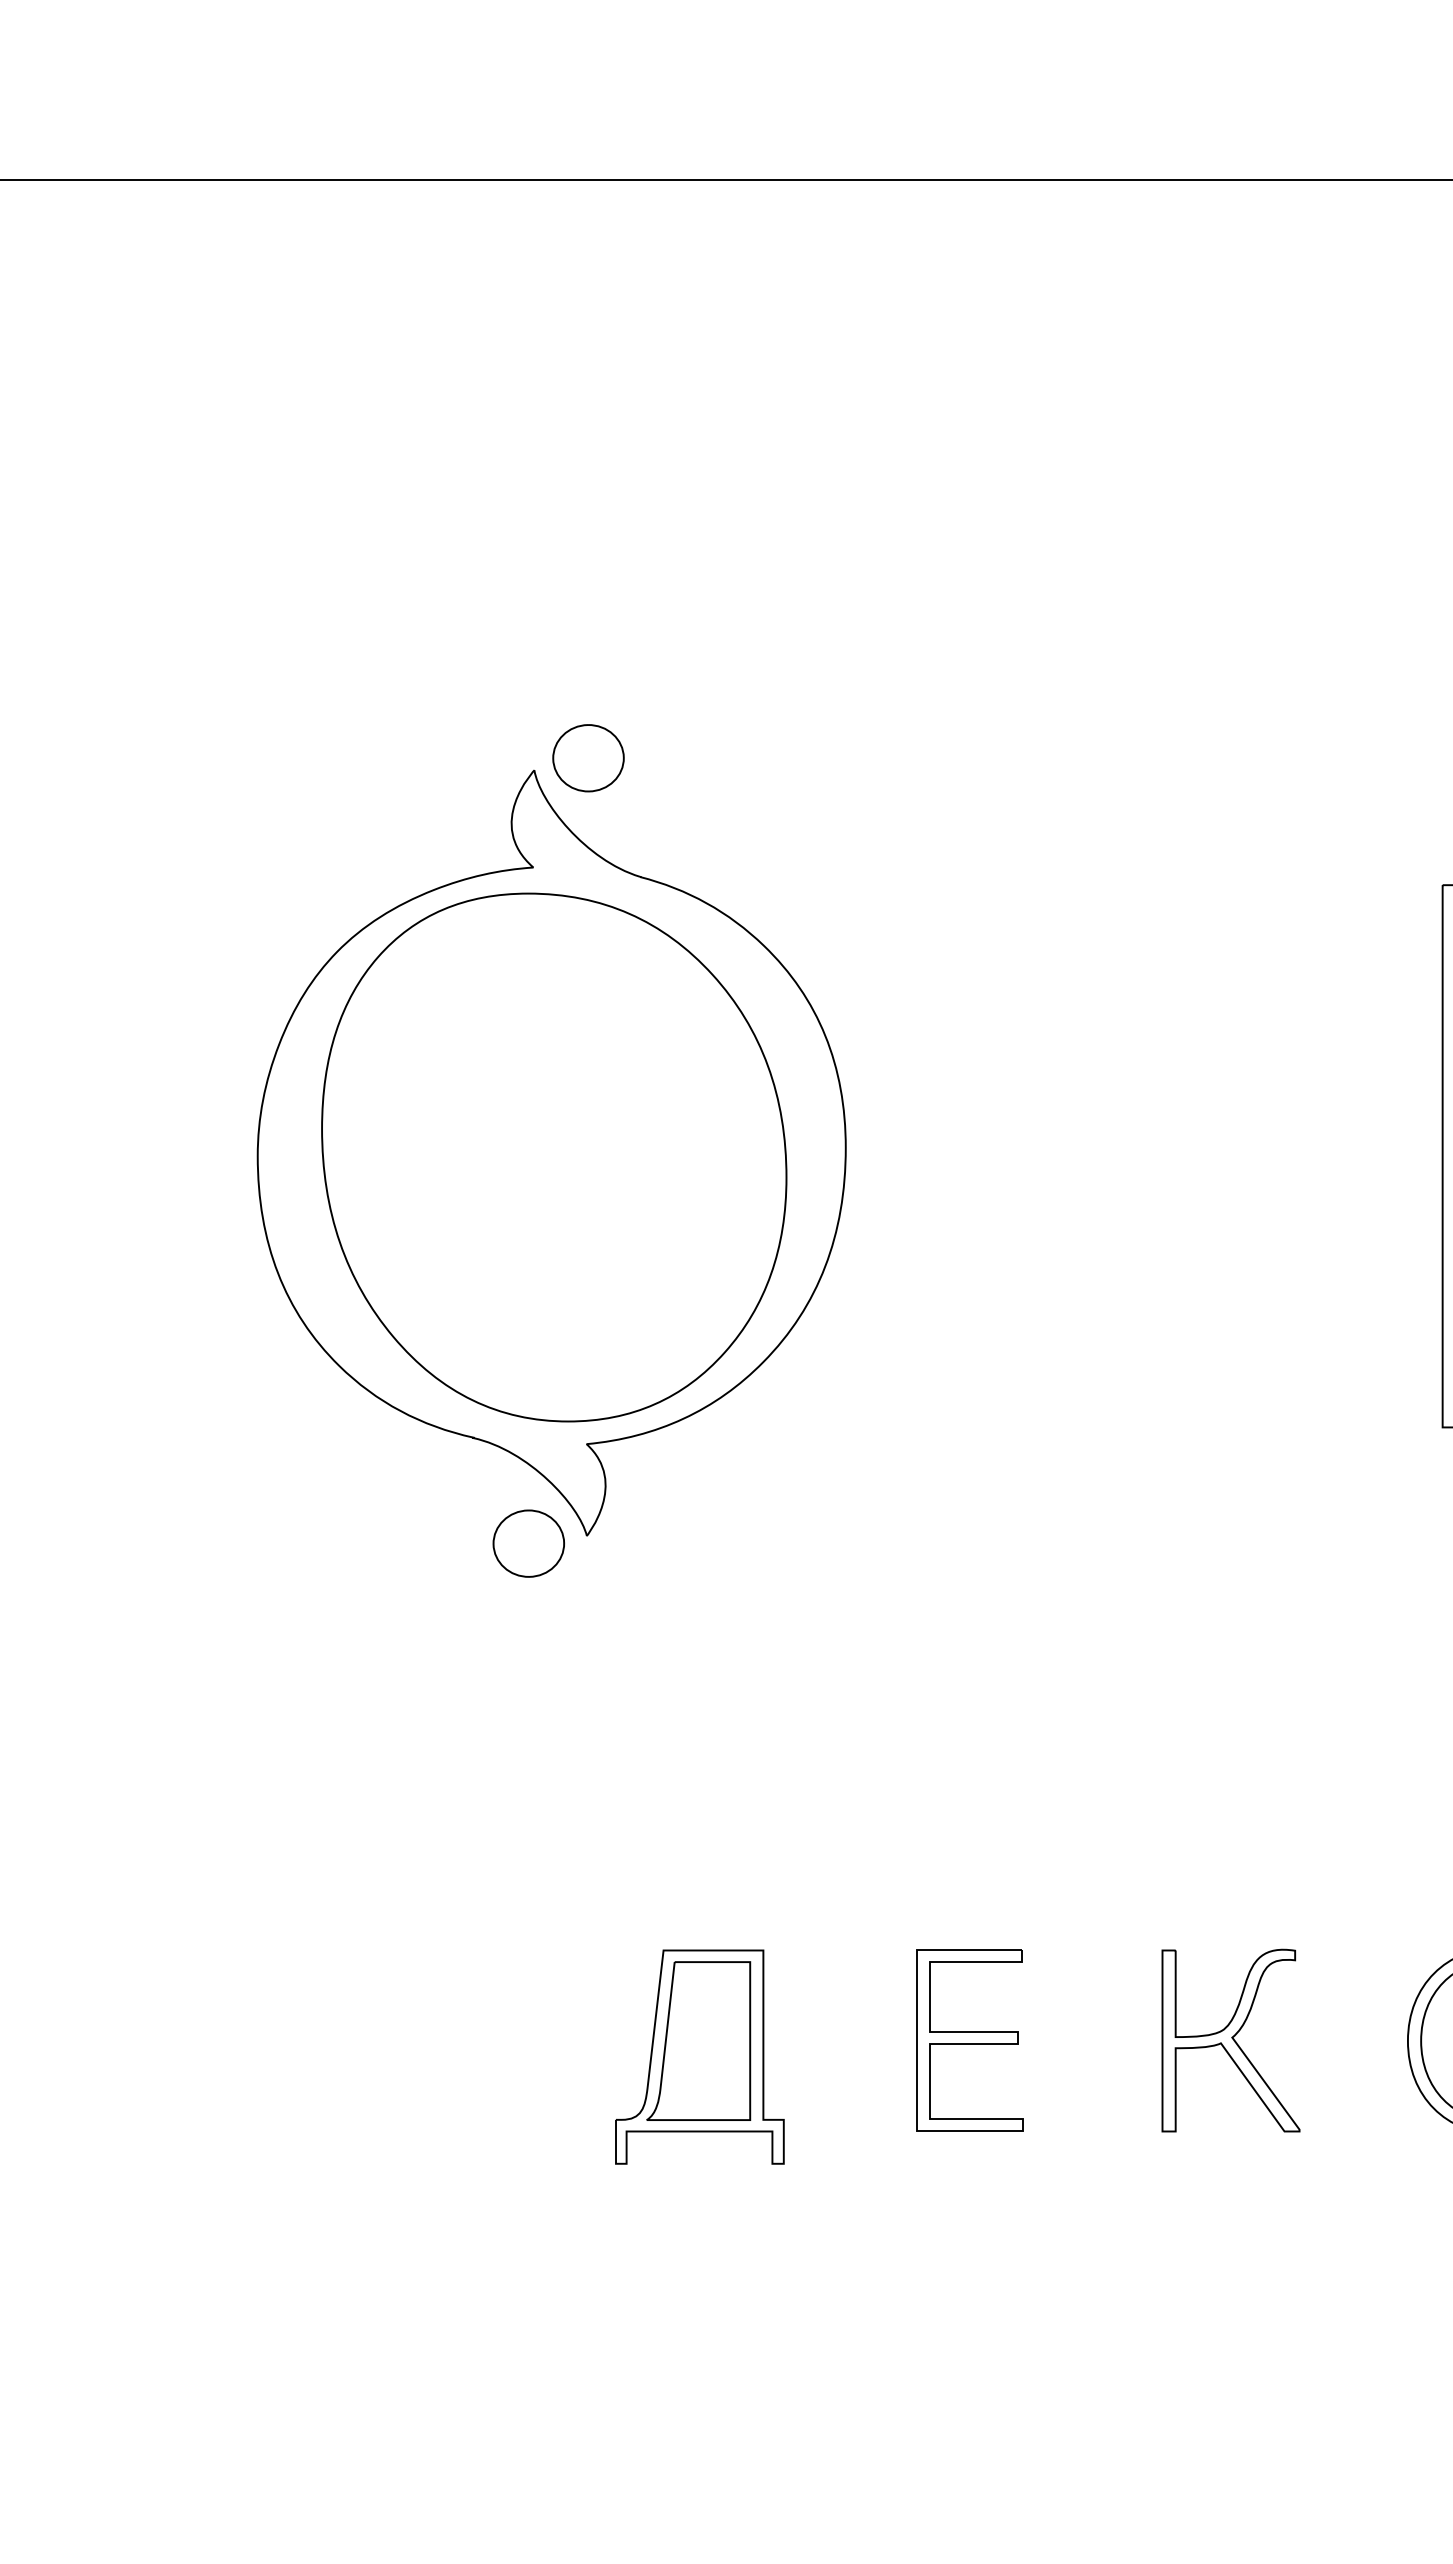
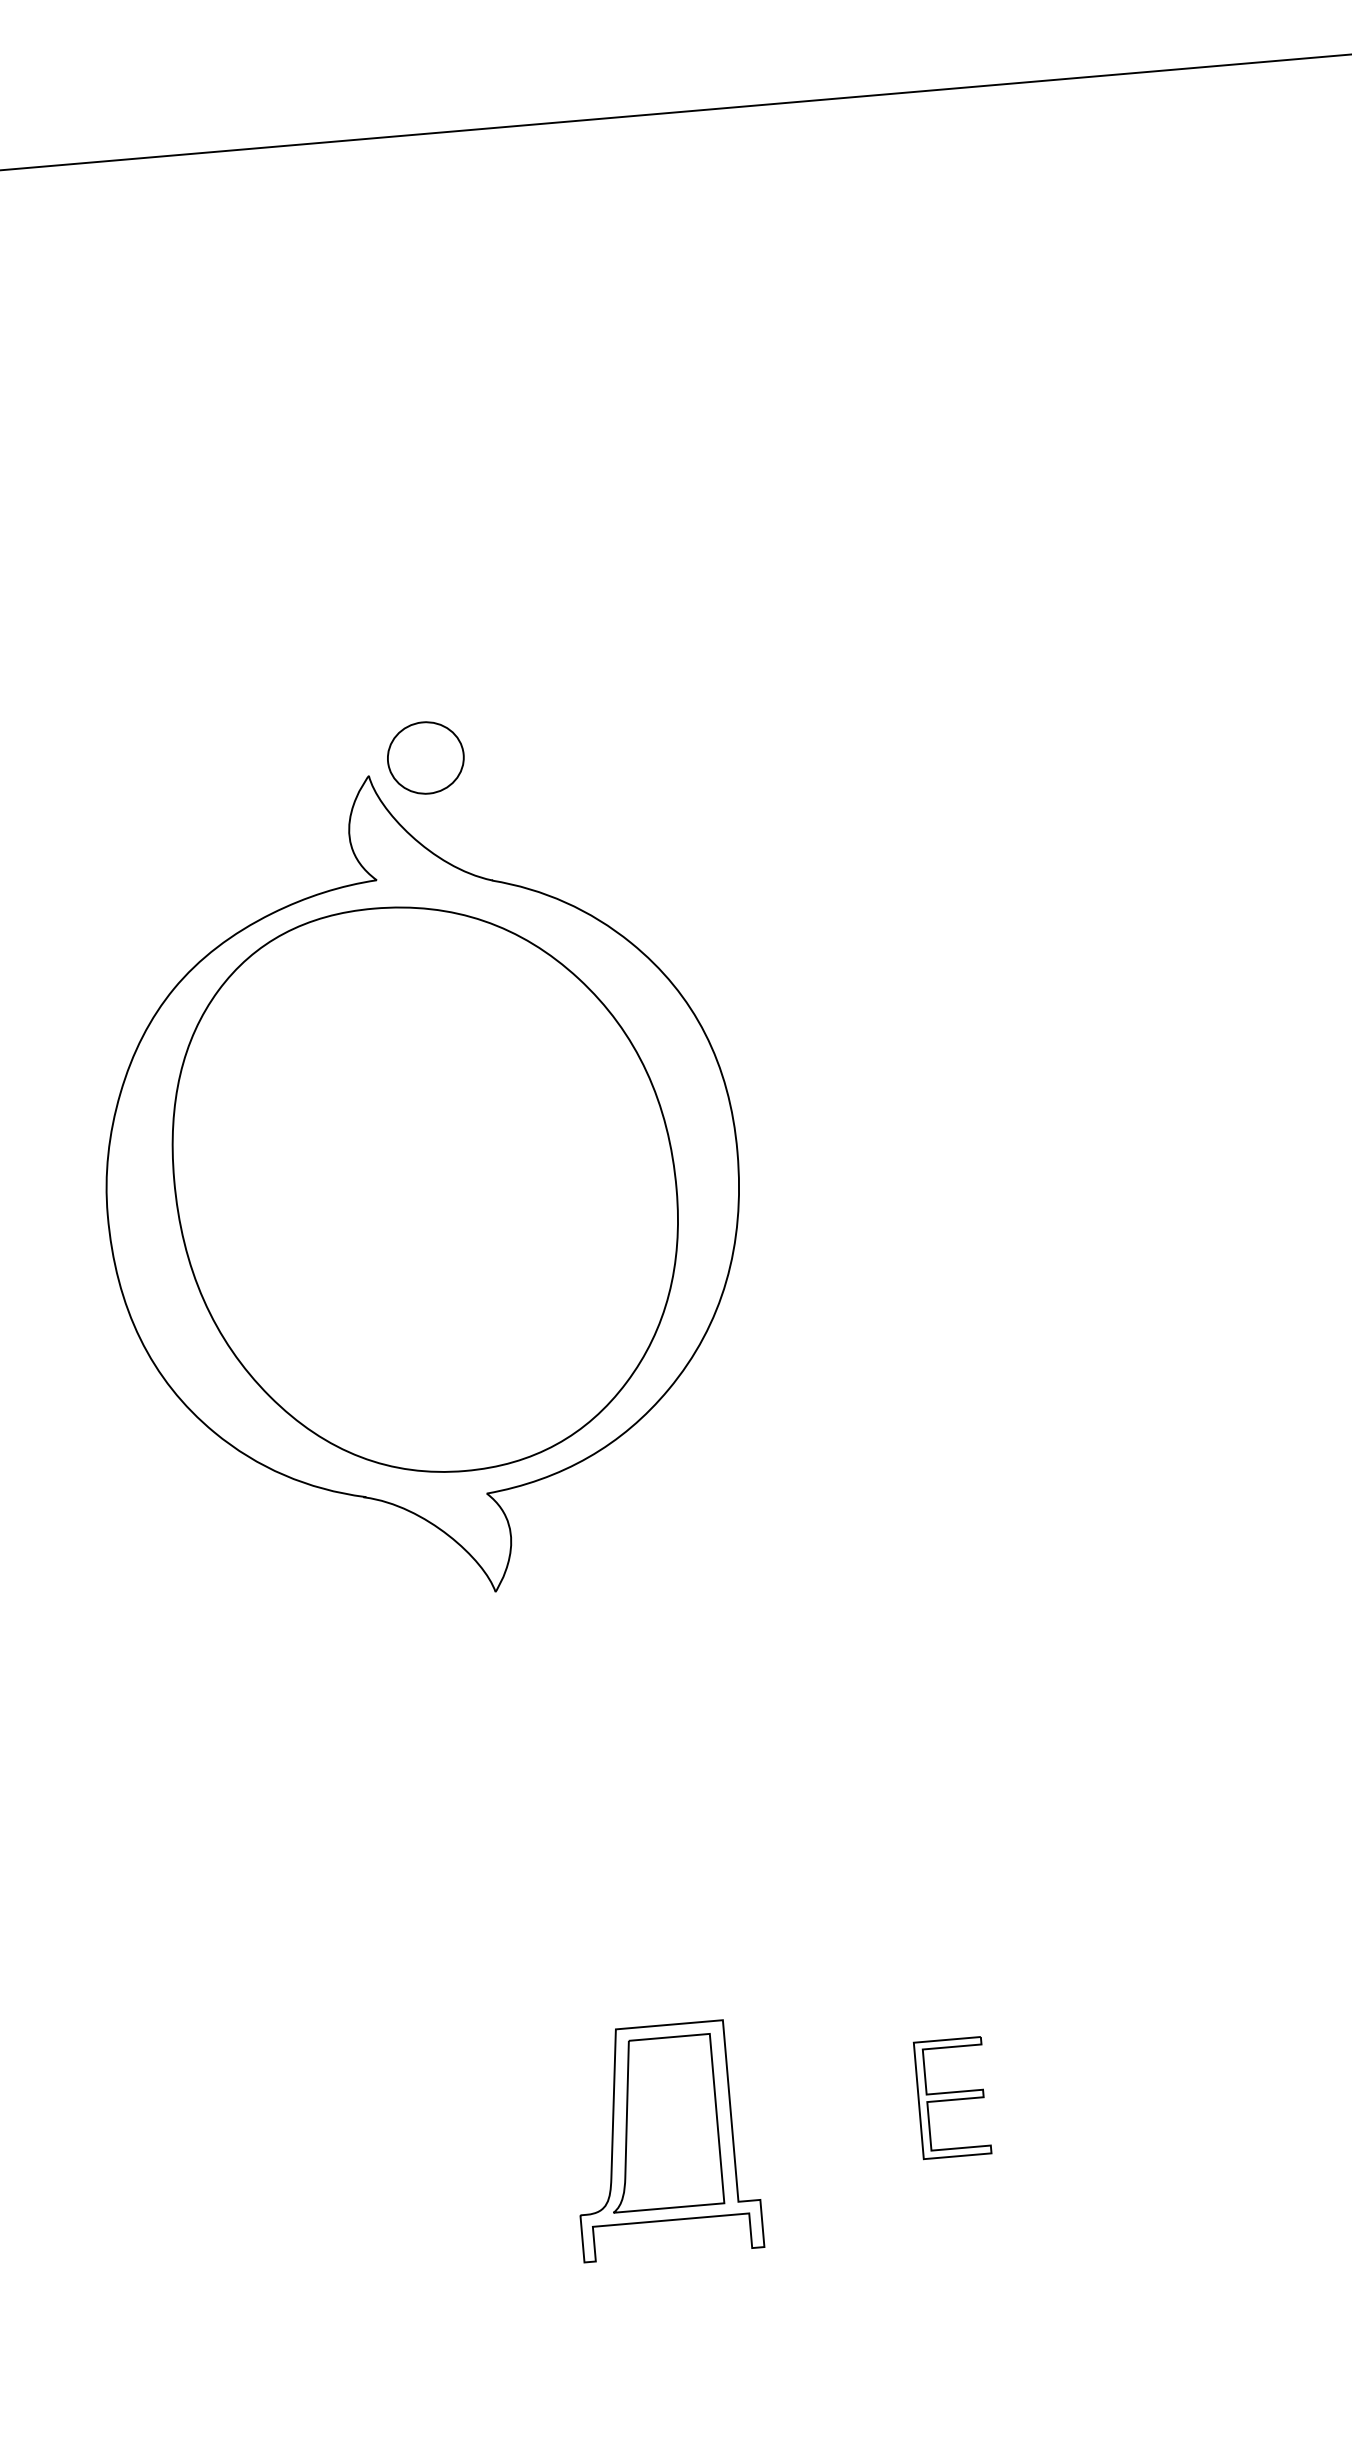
part: (528, 1543) -> (433, 1605), removed
part: (969, 2040) -> (952, 2097), size x0.6
part: (1230, 2040) -> (1232, 2073), removed

